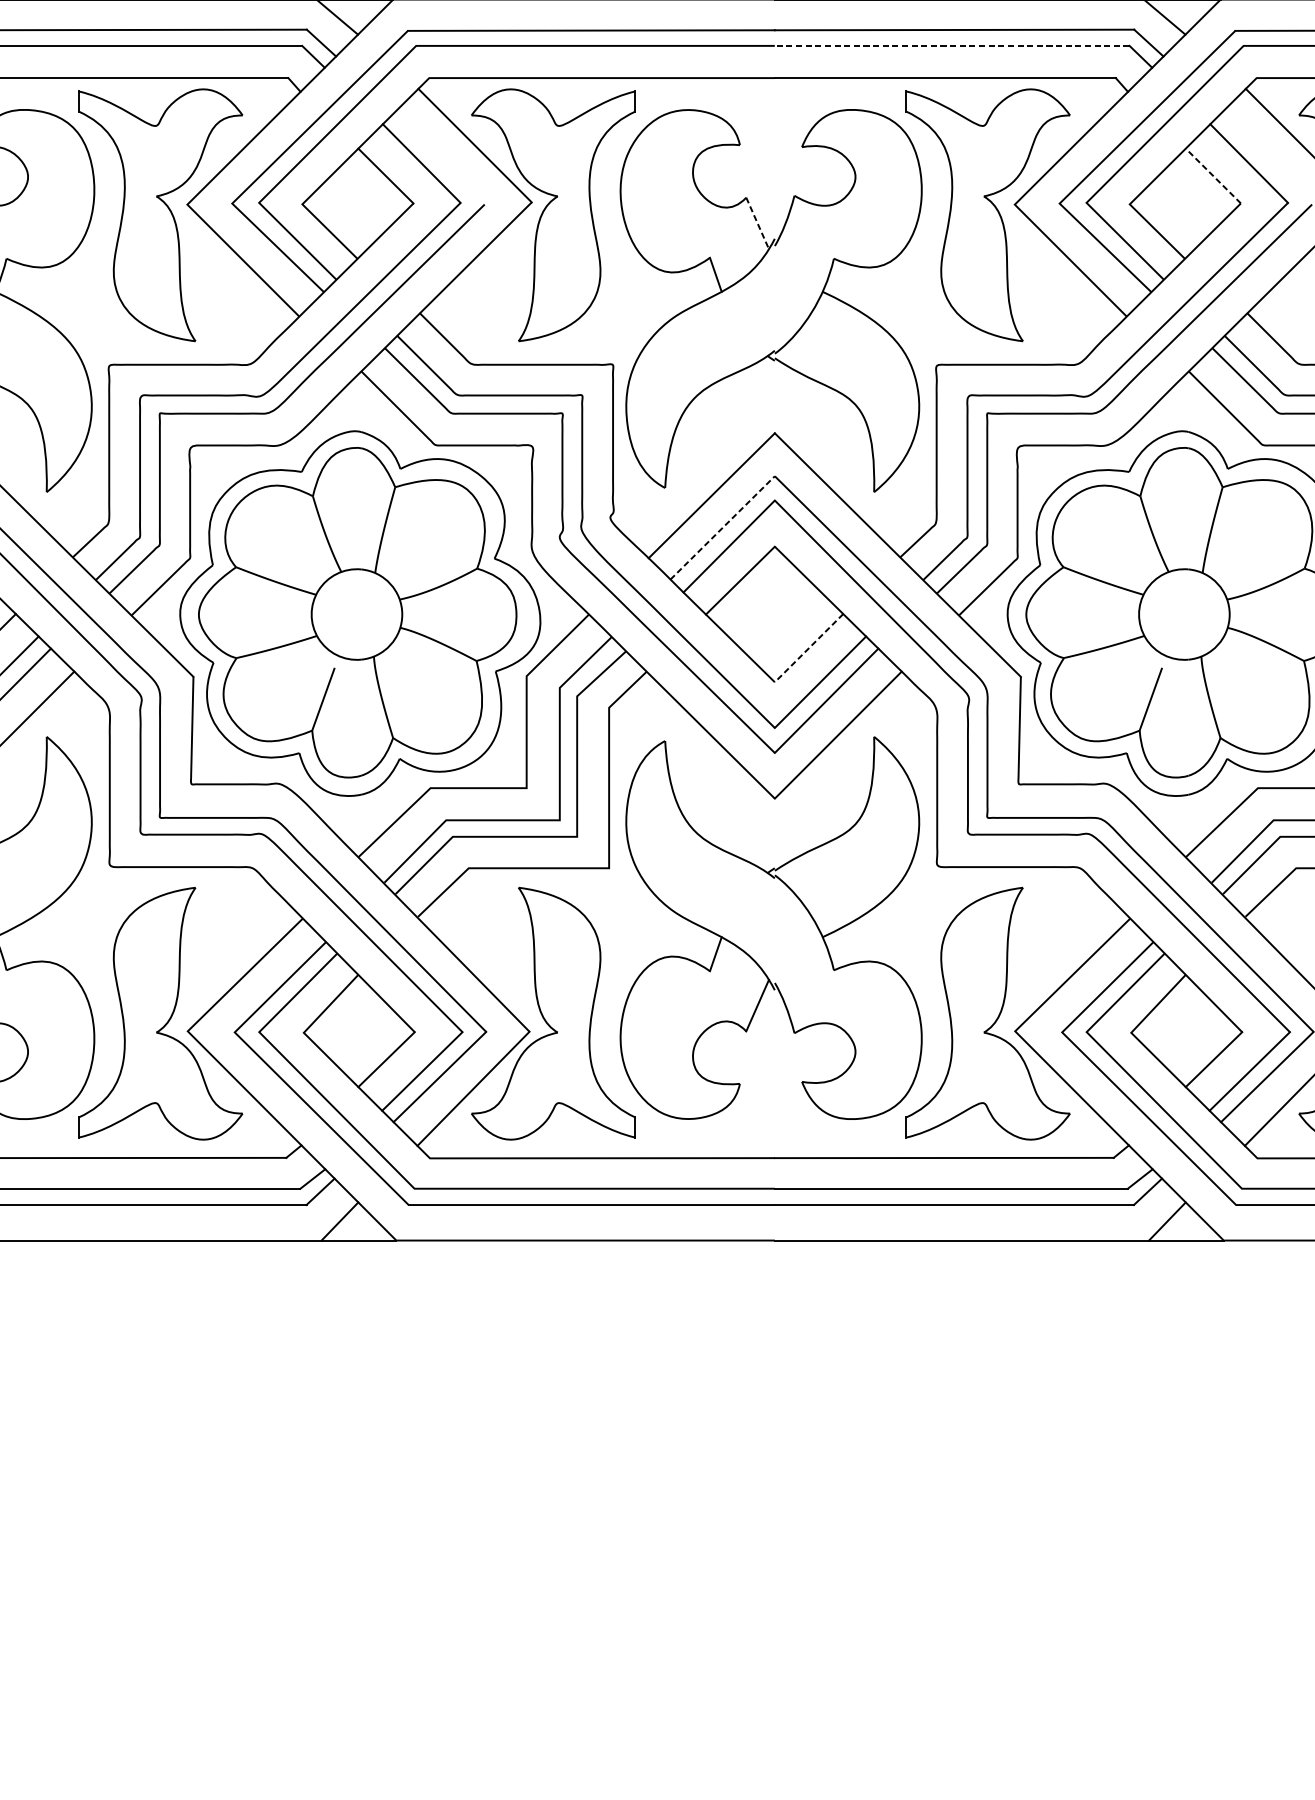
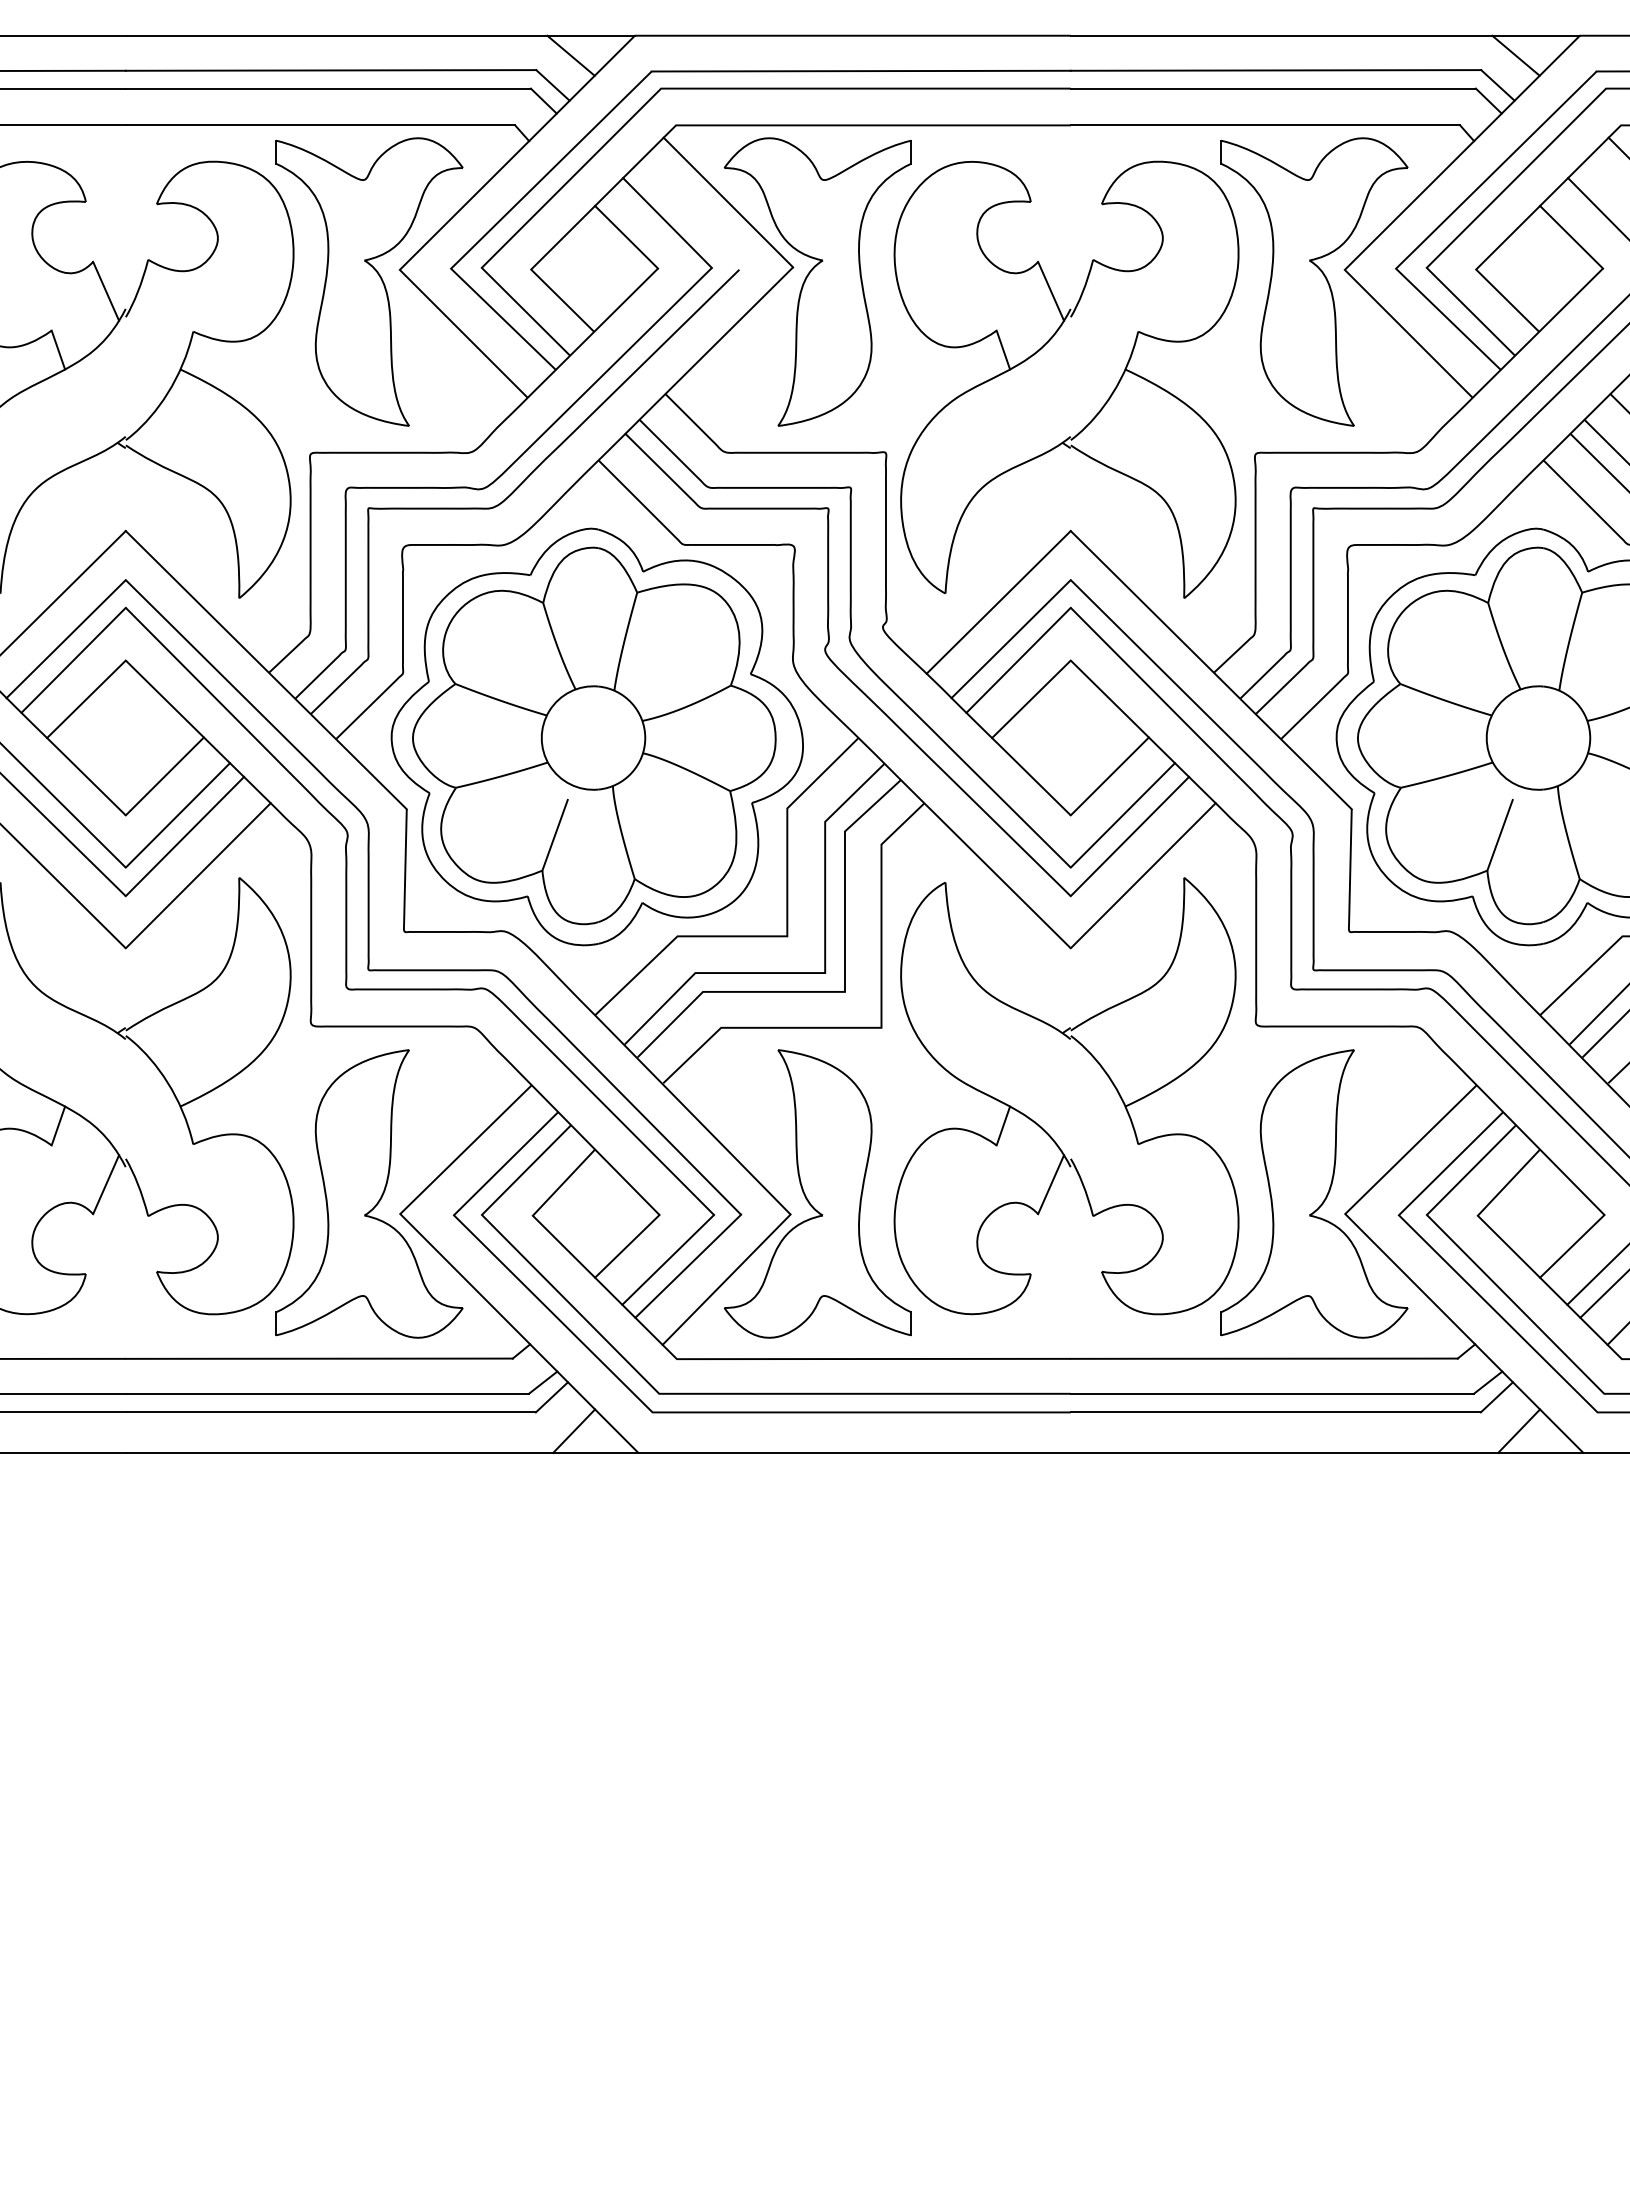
line: (952, 45) -> (1273, 88), dashed -> solid
line: (1213, 175) -> (1571, 236), dashed -> solid
line: (757, 223) -> (1051, 291), dashed -> solid
line: (722, 528) -> (1011, 639), dashed -> solid
line: (808, 648) -> (1109, 776), dashed -> solid

